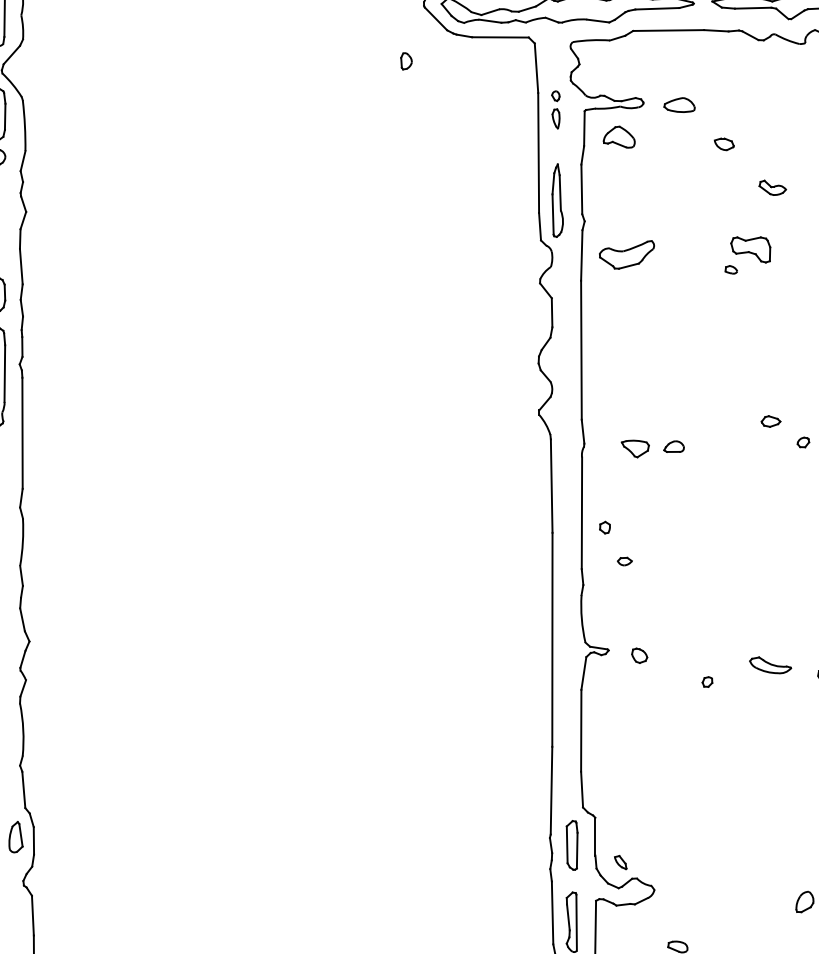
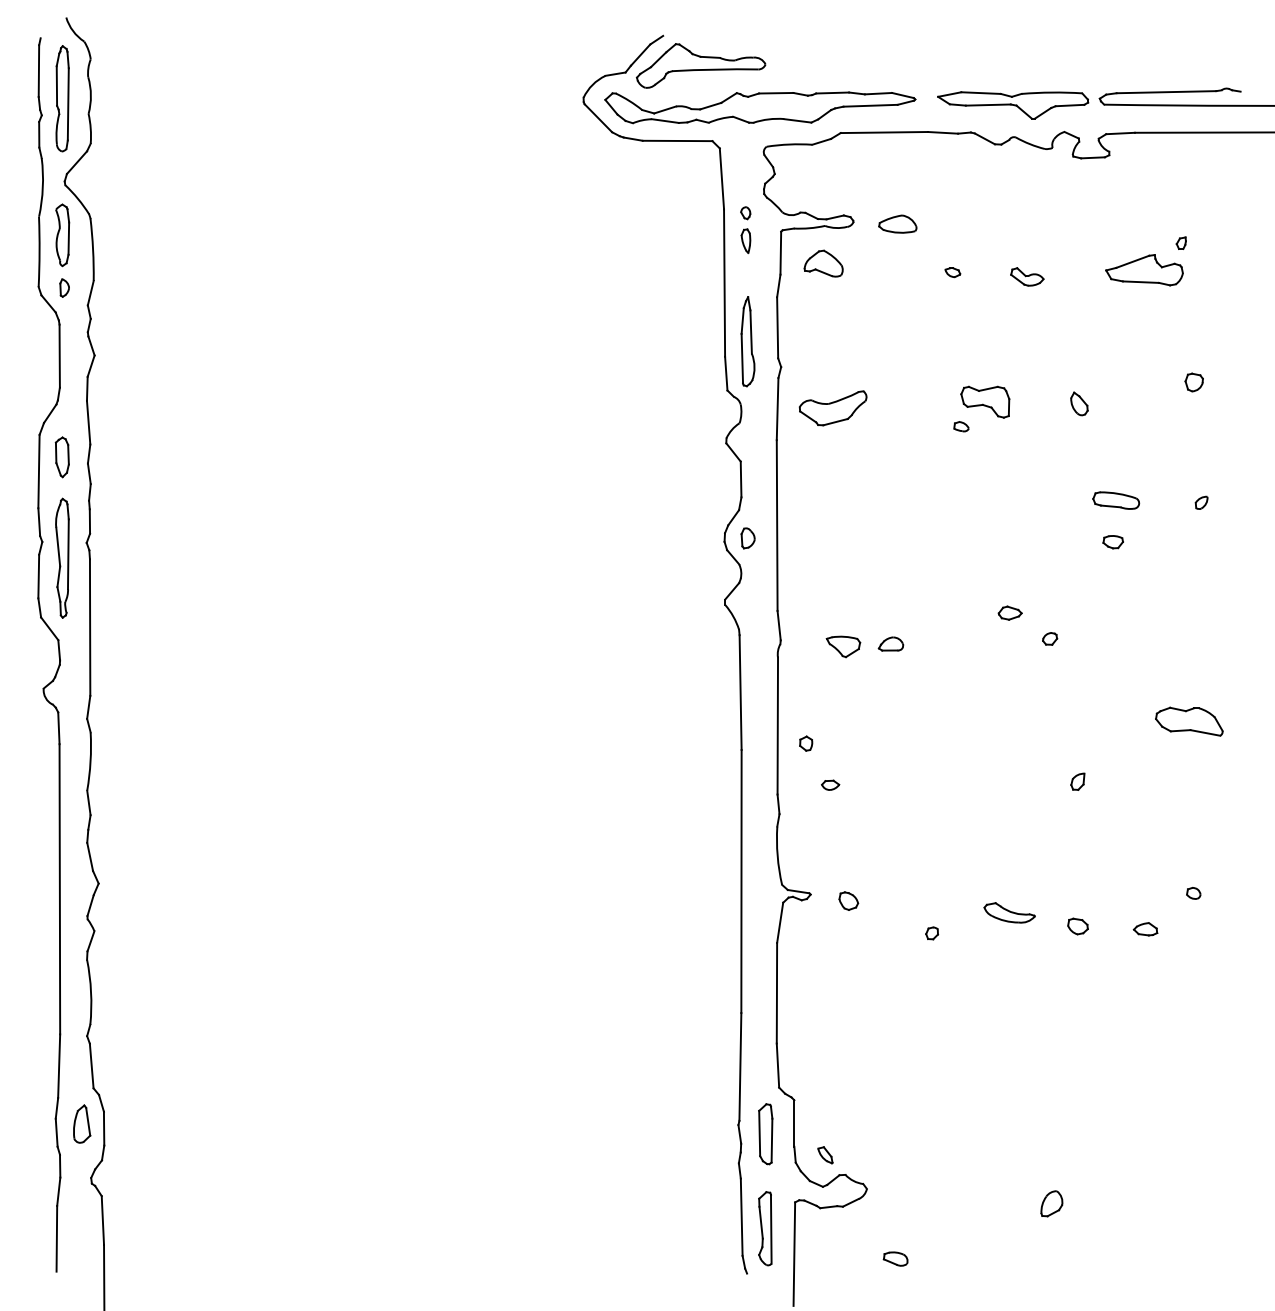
part: (405, 61) -> (747, 538), moved
part: (724, 144) -> (952, 272), size x0.62
part: (772, 187) -> (1027, 276), moved

